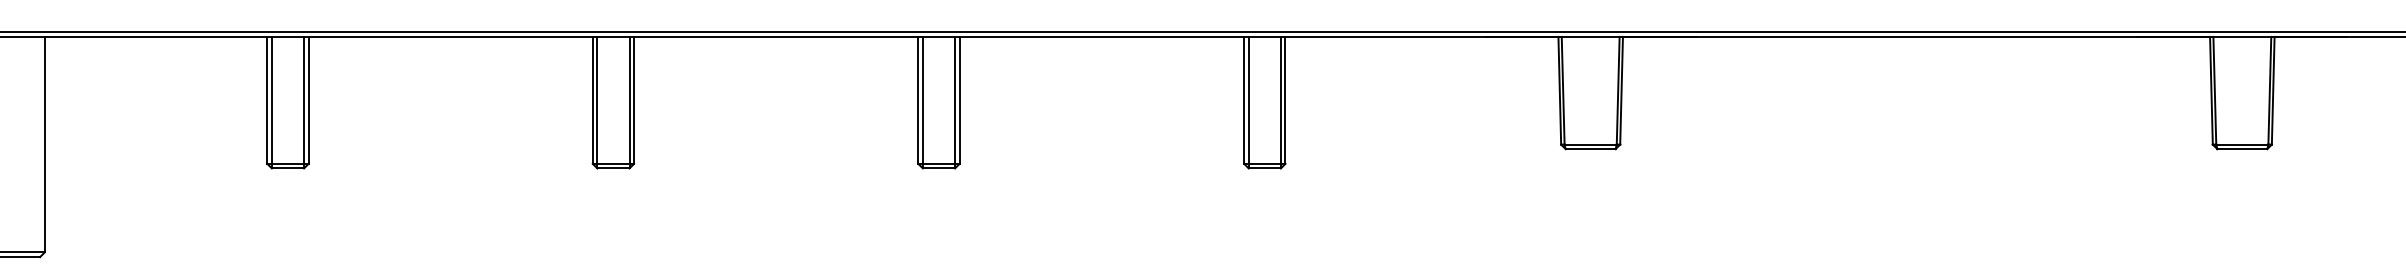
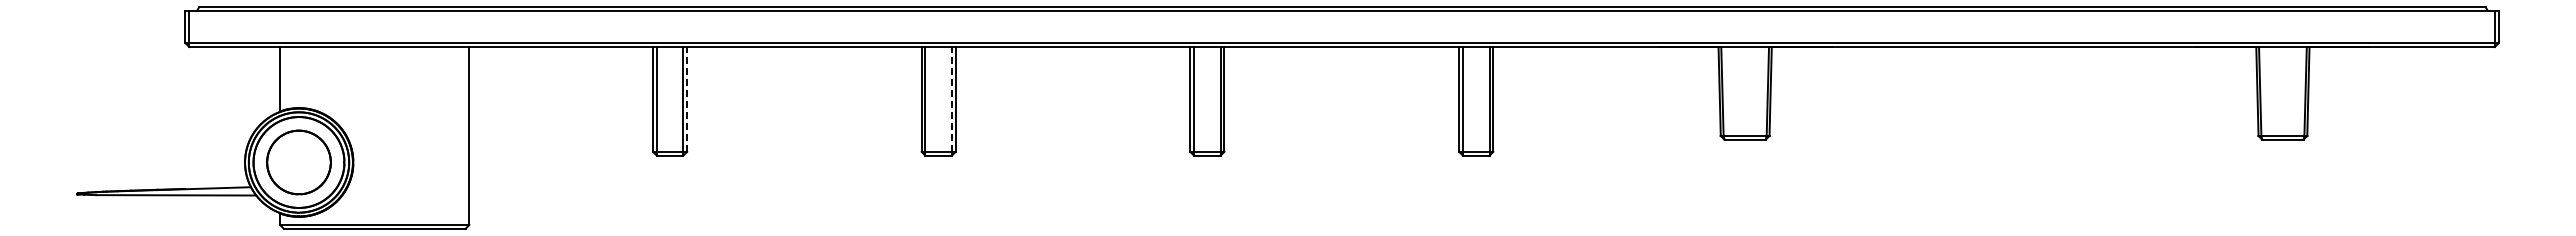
line: (309, 99) -> (687, 98), solid -> dashed
line: (628, 99) -> (951, 98), solid -> dashed

